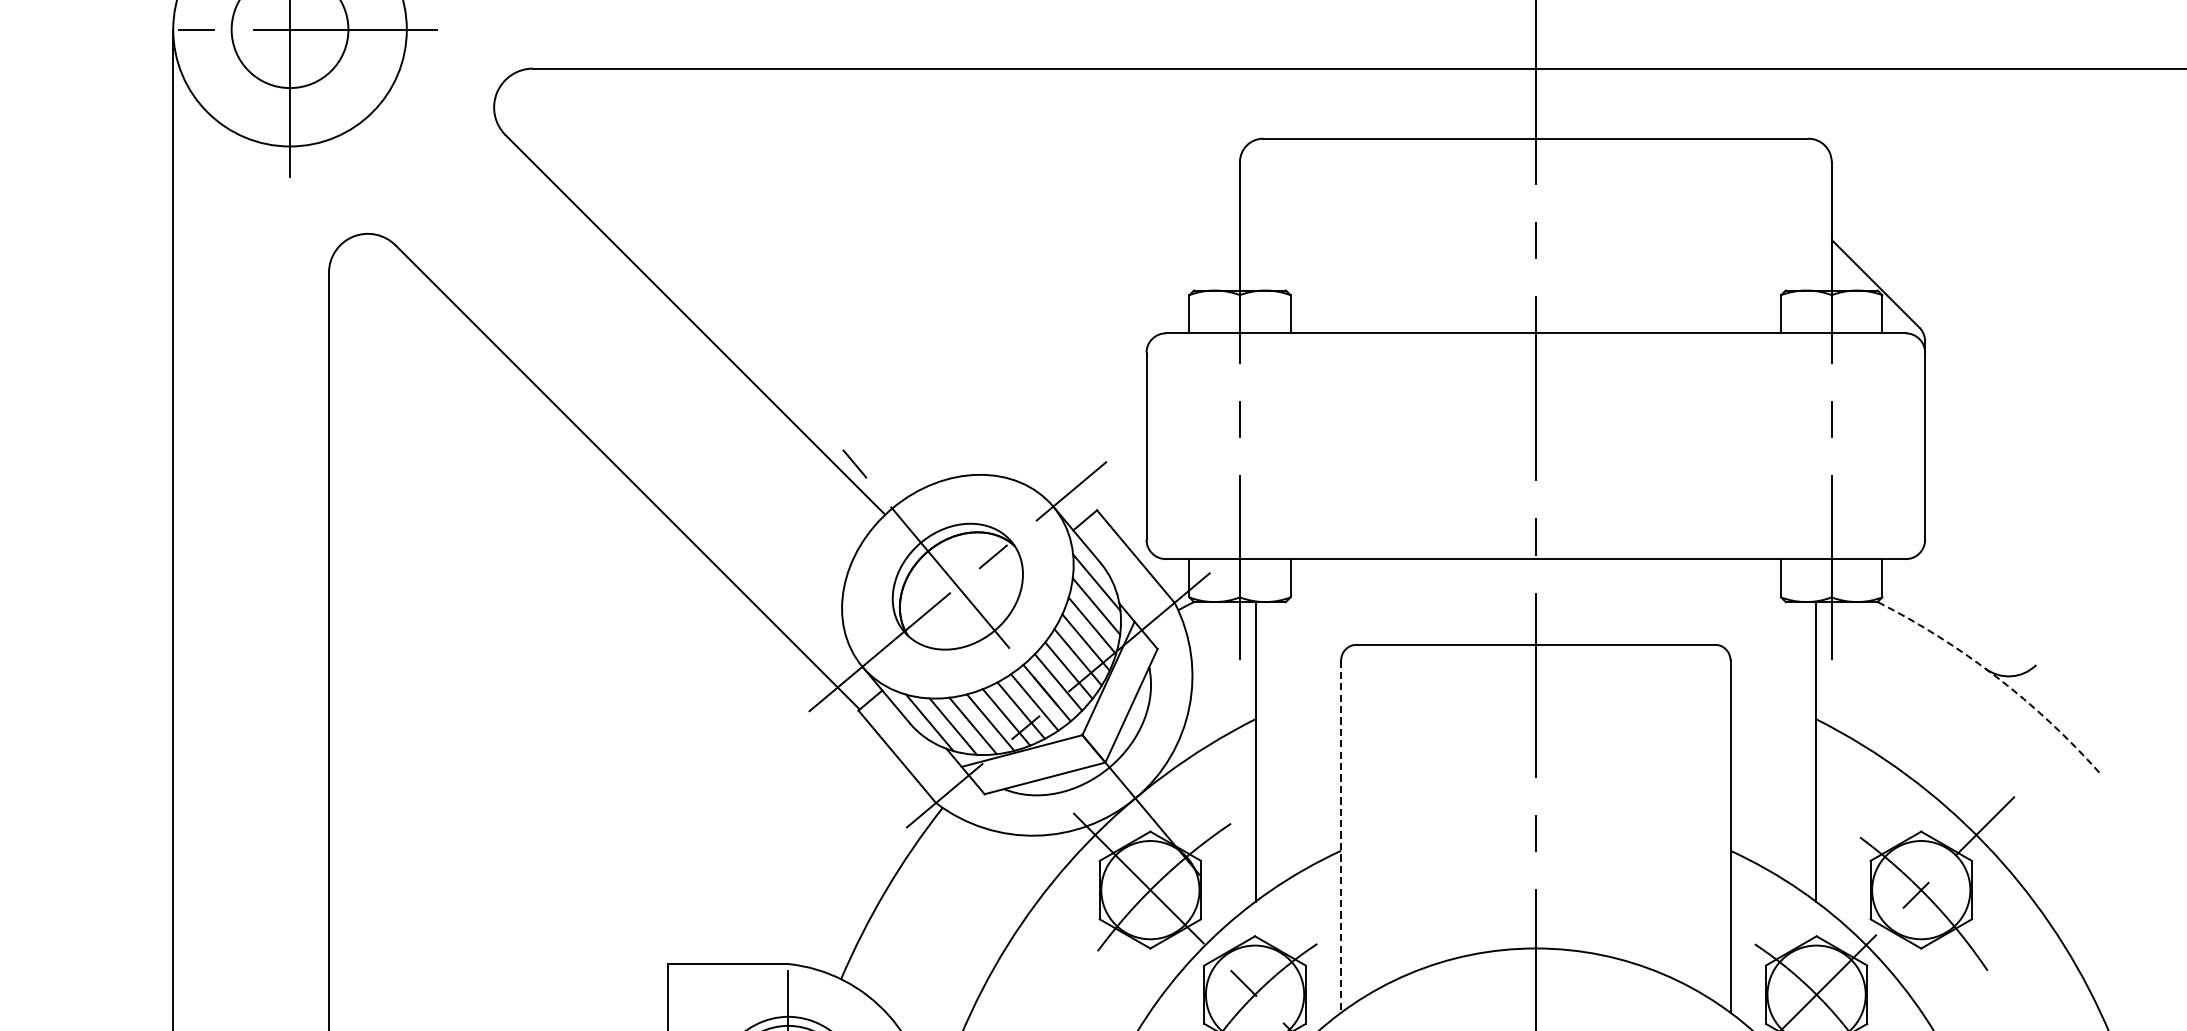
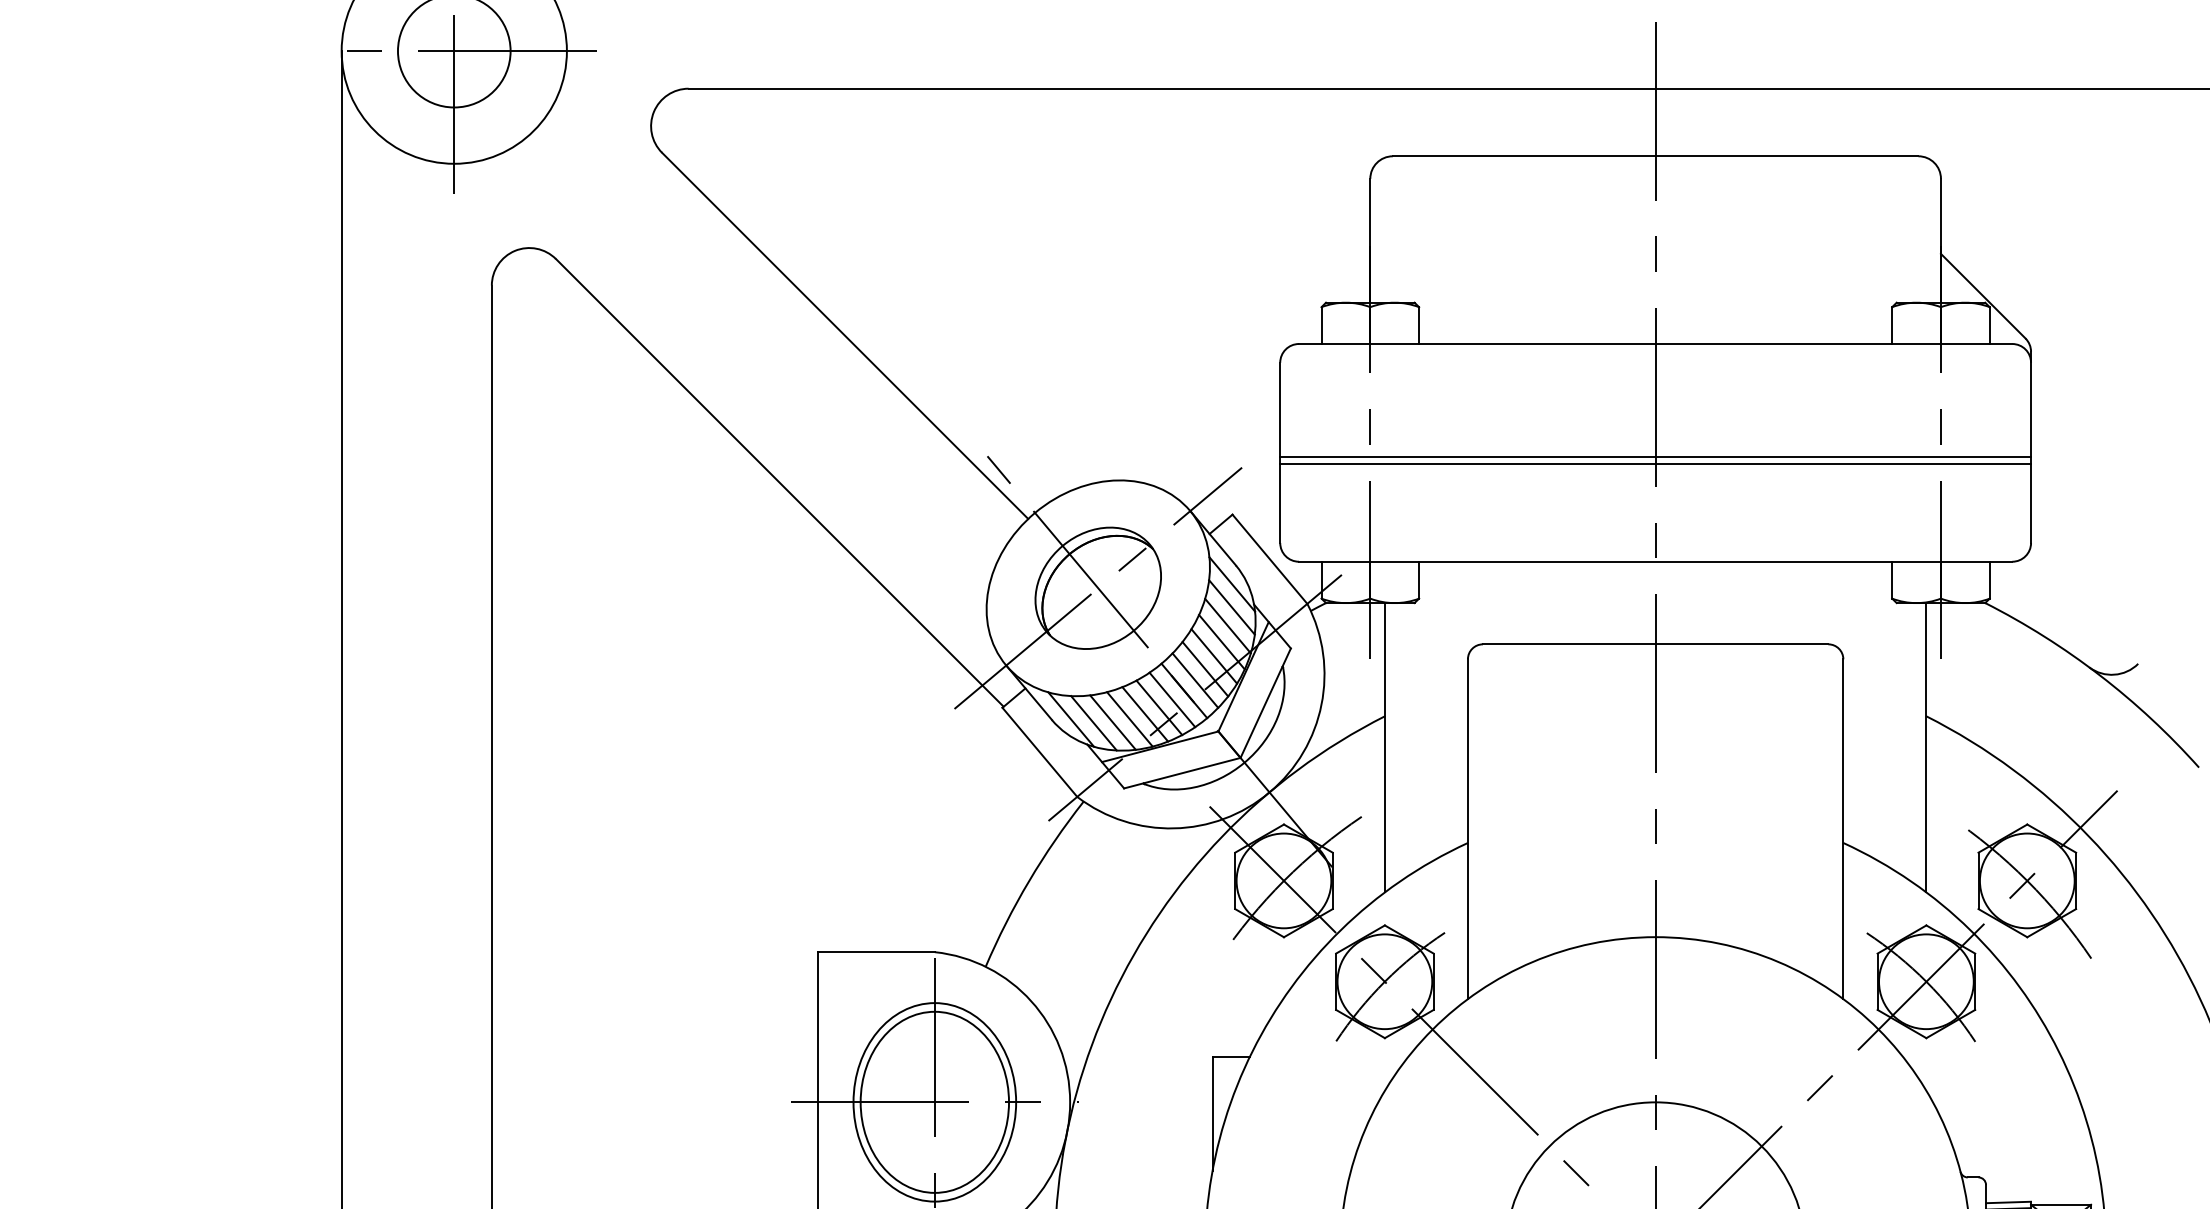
line: (1535, 450) -> (1655, 456), added
line: (1535, 458) -> (1655, 464), added
arc: (1996, 677) -> (2099, 675), dashed -> solid
line: (1340, 836) -> (1467, 829), dashed -> solid

